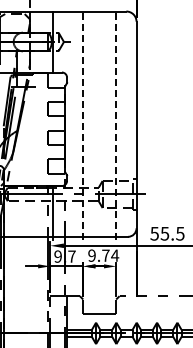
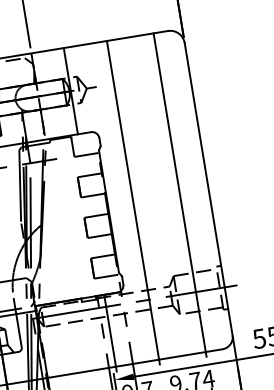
line: (83, 125) -> (133, 202), dashed -> solid
line: (116, 125) -> (180, 194), dashed -> solid

